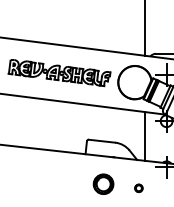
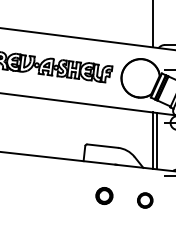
line: (148, 136) -> (156, 140), added
part: (103, 184) -> (104, 196), size x0.71
part: (138, 188) -> (144, 200), size x1.67

